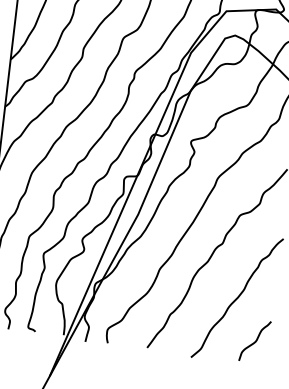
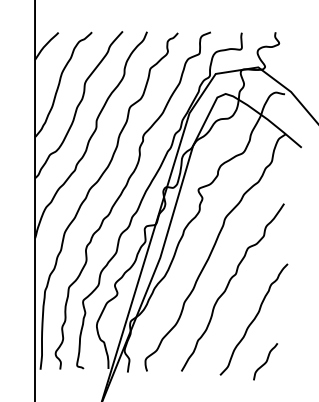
curve: (254, 340) -> (265, 361), moved

